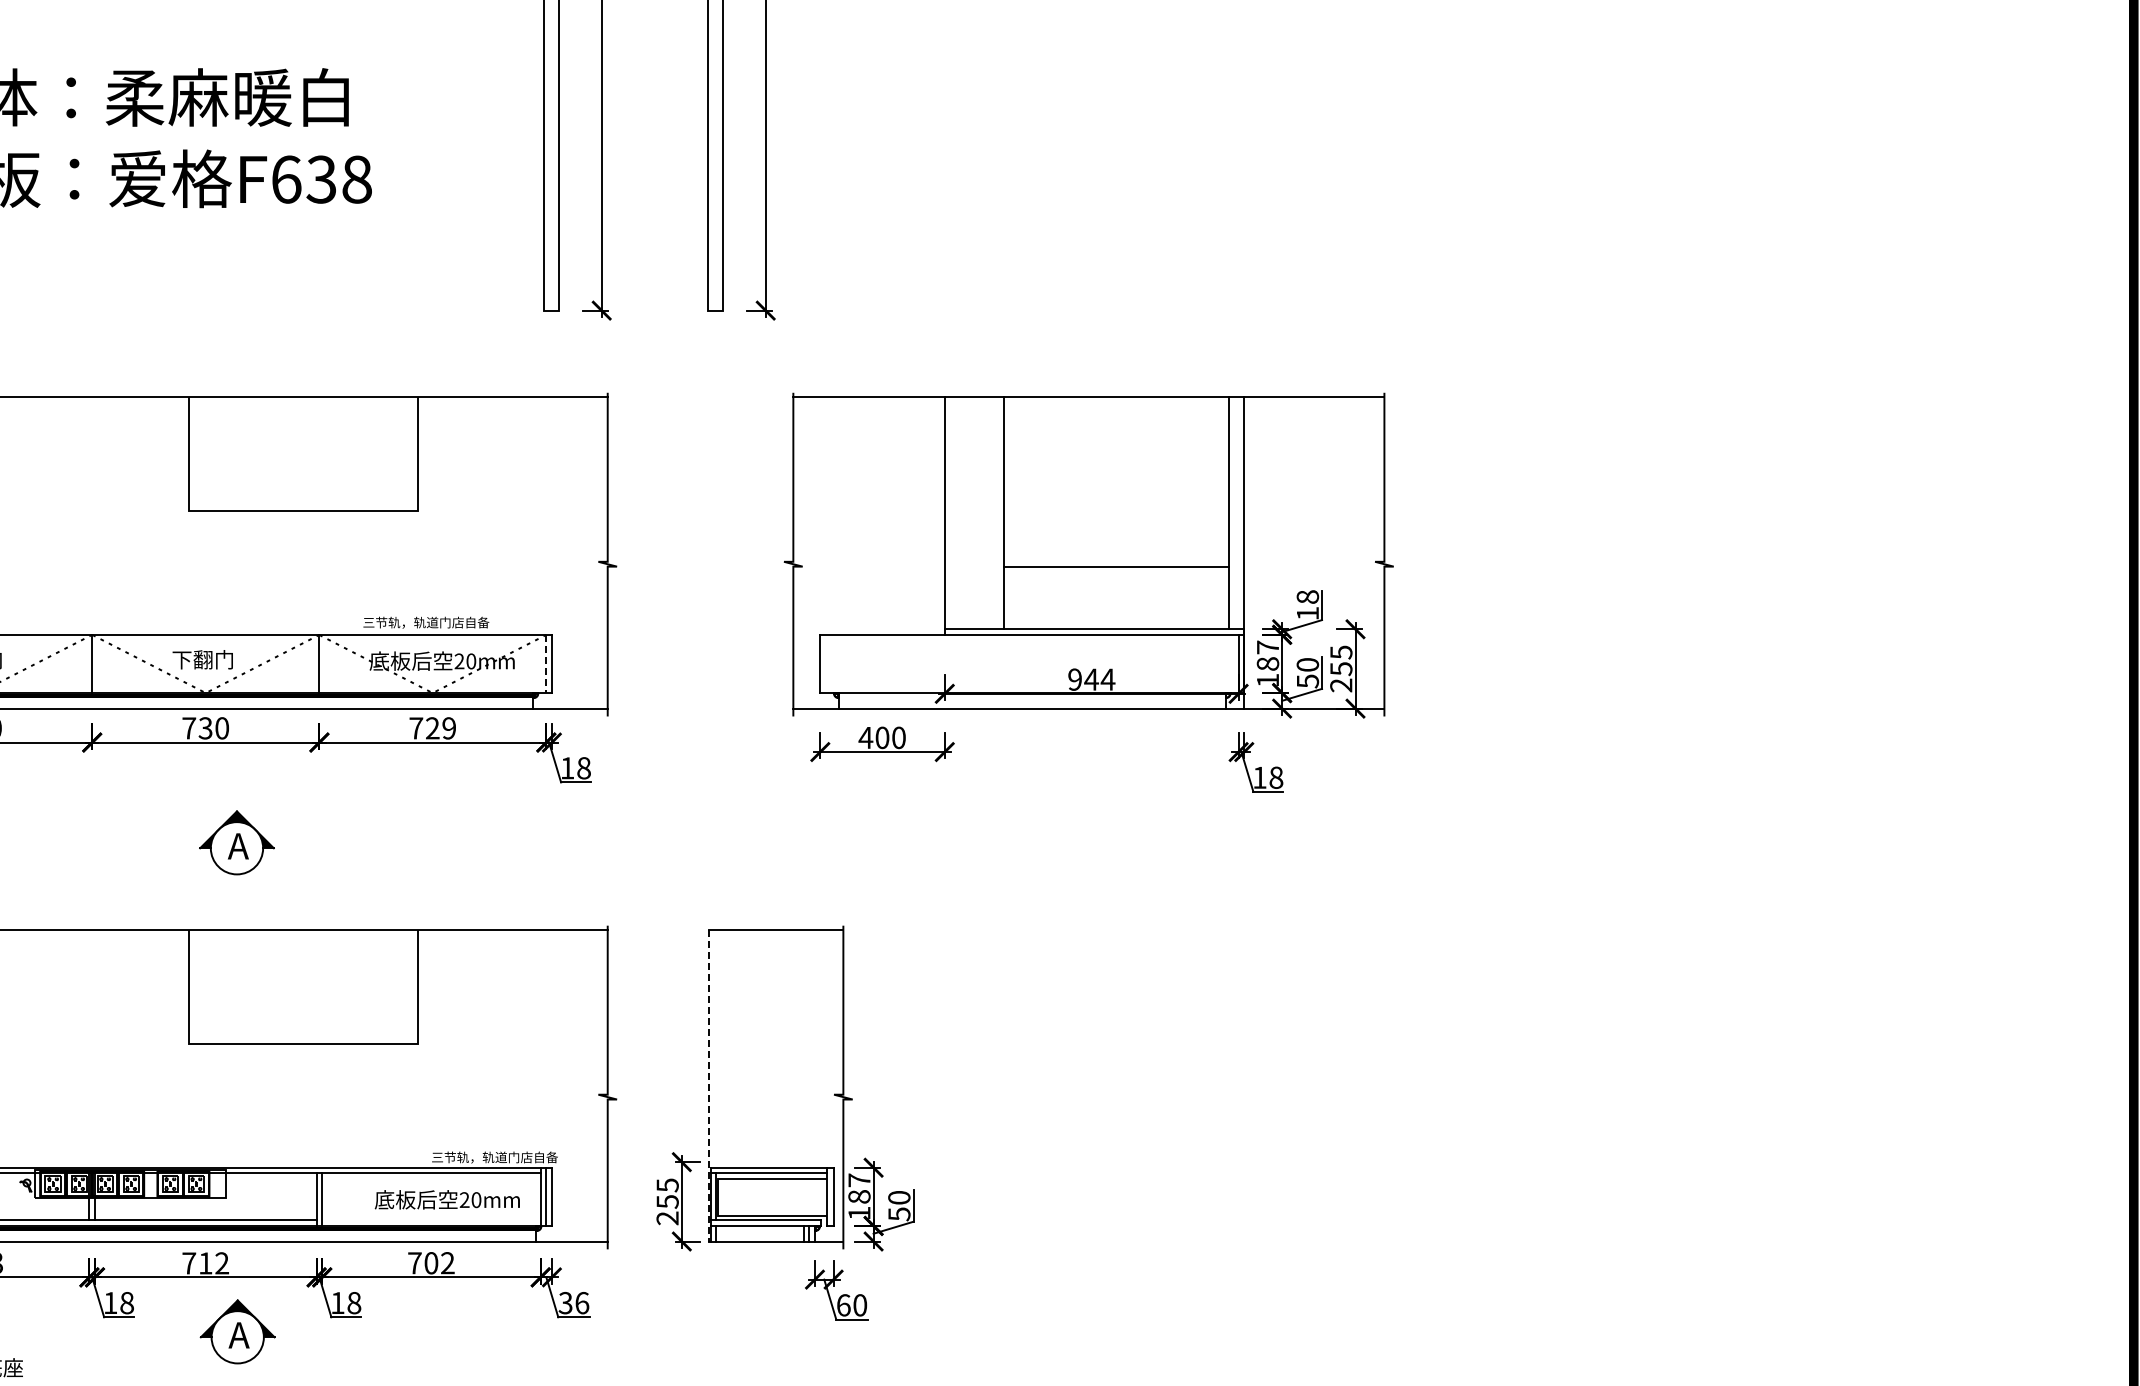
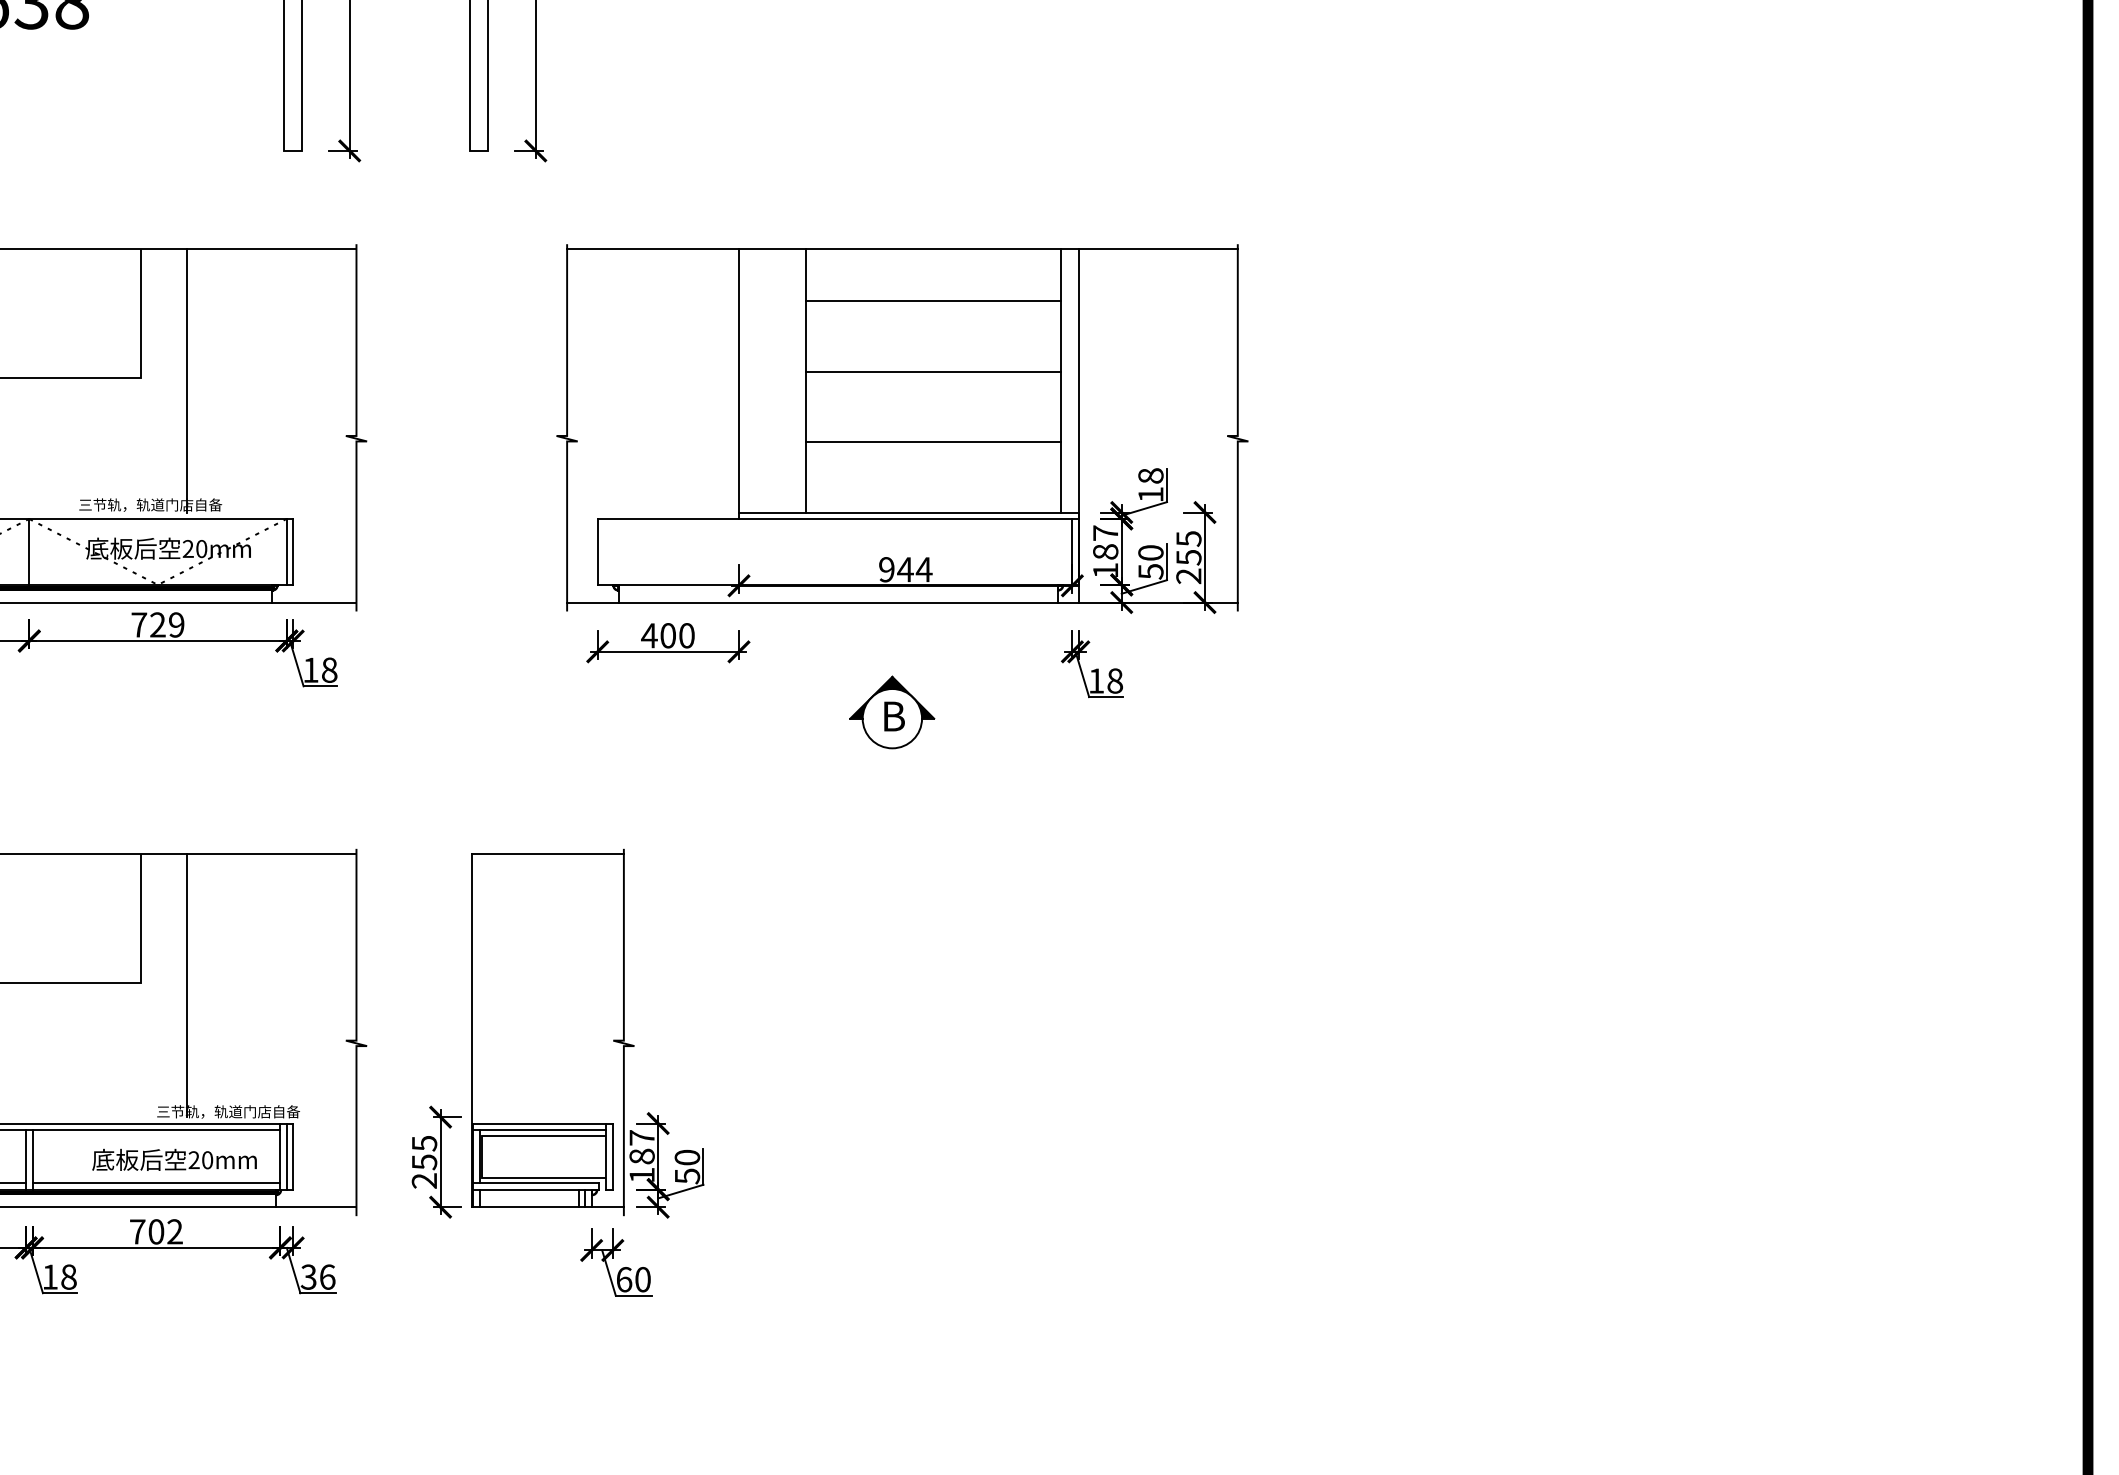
line: (1115, 442) -> (932, 300), added
line: (1115, 505) -> (932, 372), added
line: (457, 513) -> (186, 381), added
line: (546, 664) -> (287, 552), dashed -> solid
part: (1079, 805) -> (891, 712), added
line: (457, 1046) -> (186, 985), added
line: (709, 1085) -> (471, 1030), dashed -> solid
line: (431, 1220) -> (156, 1183), added

